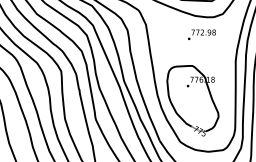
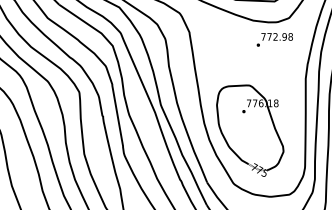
text: (201, 34) -> (274, 39), moved

